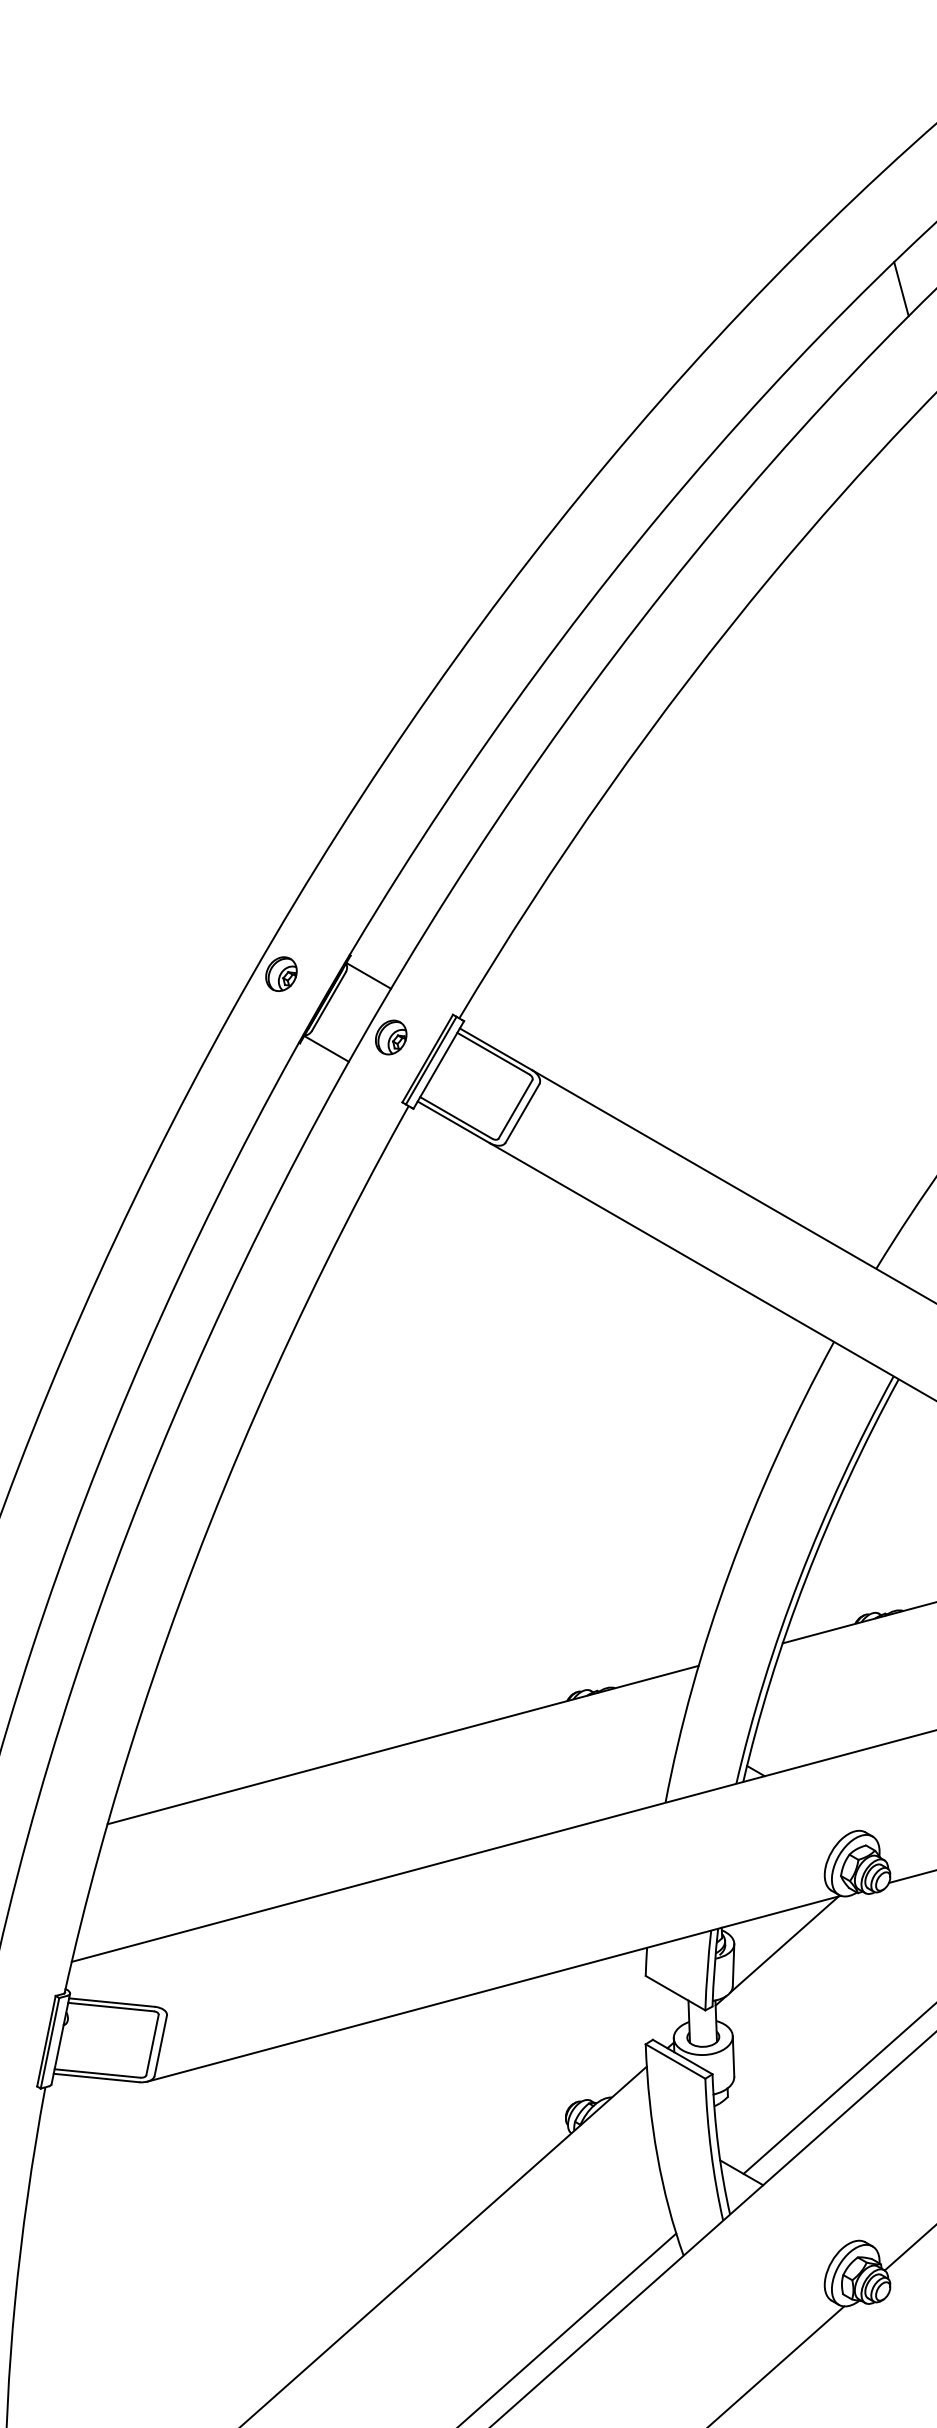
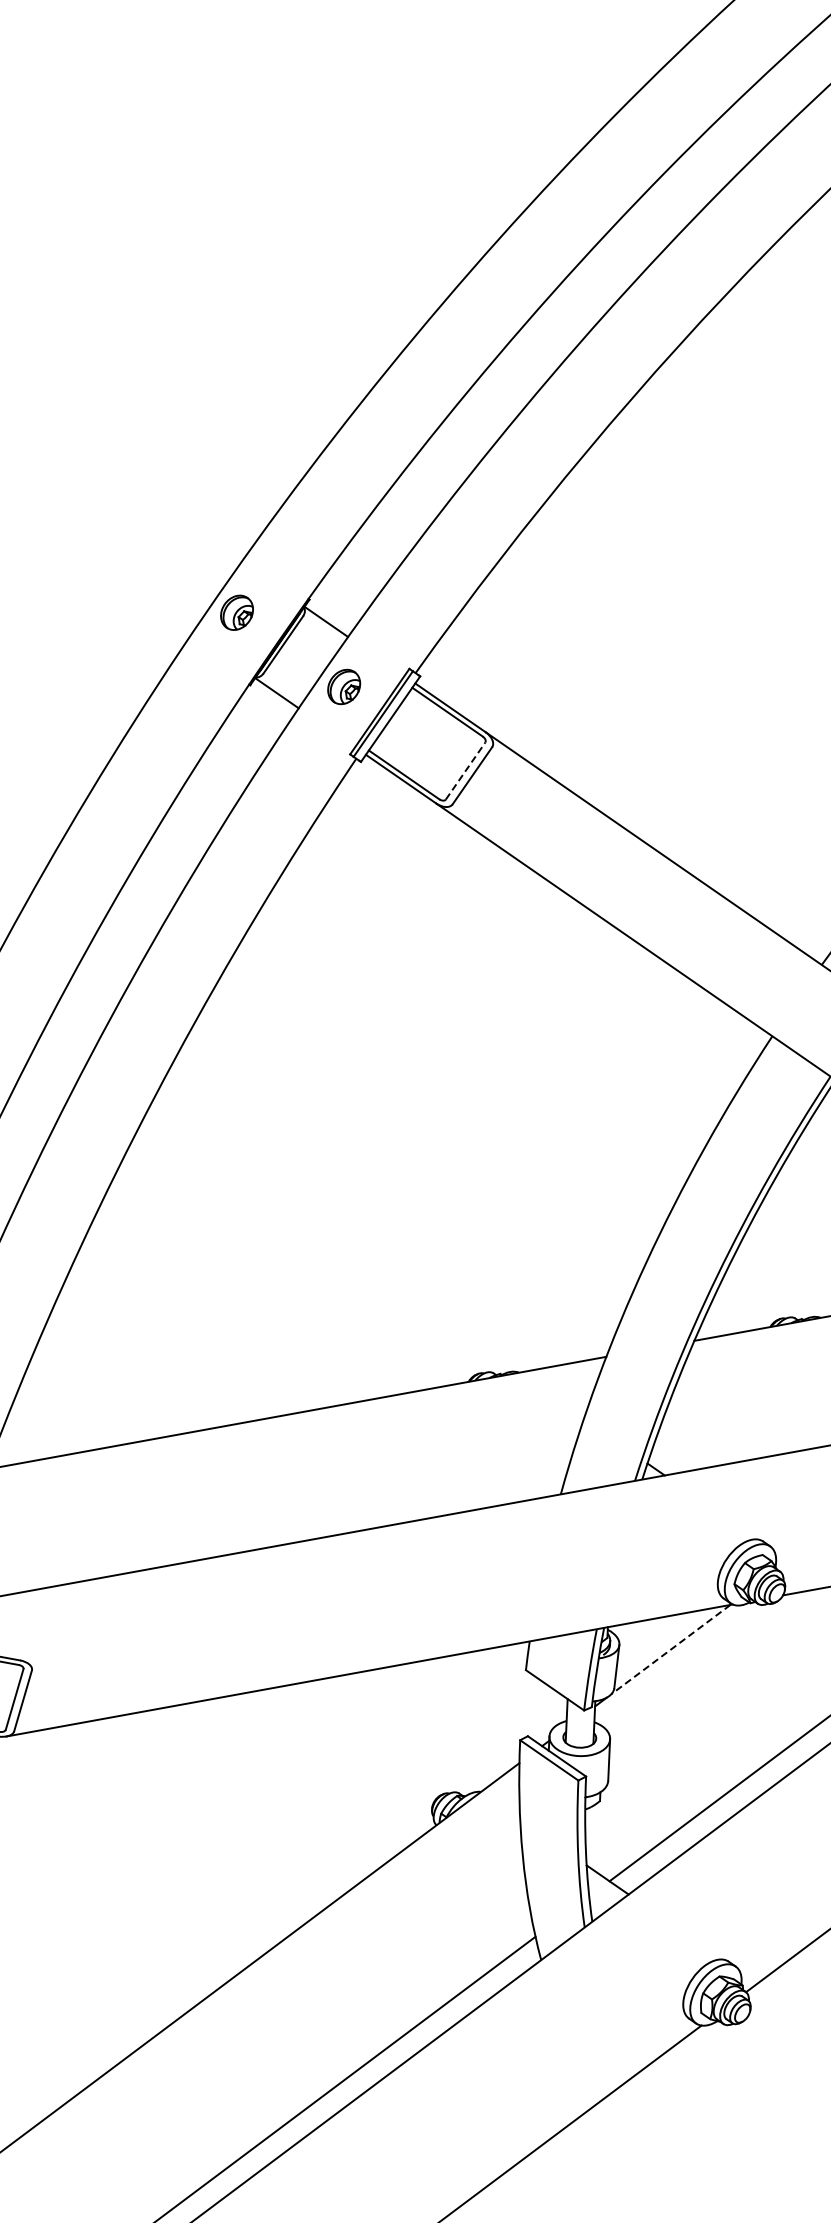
line: (515, 1109) -> (465, 771), solid -> dashed
line: (784, 1944) -> (670, 1649), solid -> dashed

